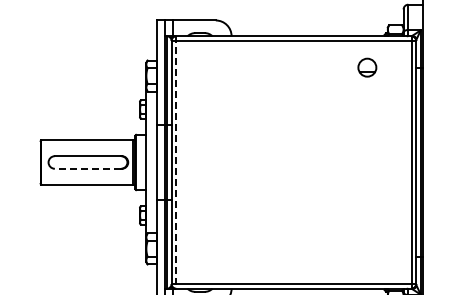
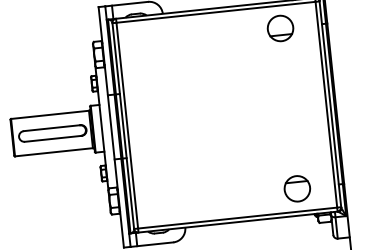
part: (367, 67) -> (280, 28), size x1.67
line: (176, 162) -> (127, 125), dashed -> solid
line: (87, 168) -> (52, 138), dashed -> solid
part: (367, 256) -> (297, 188), added

